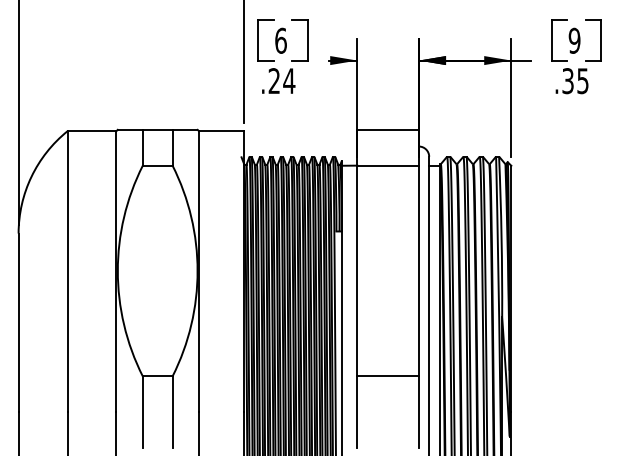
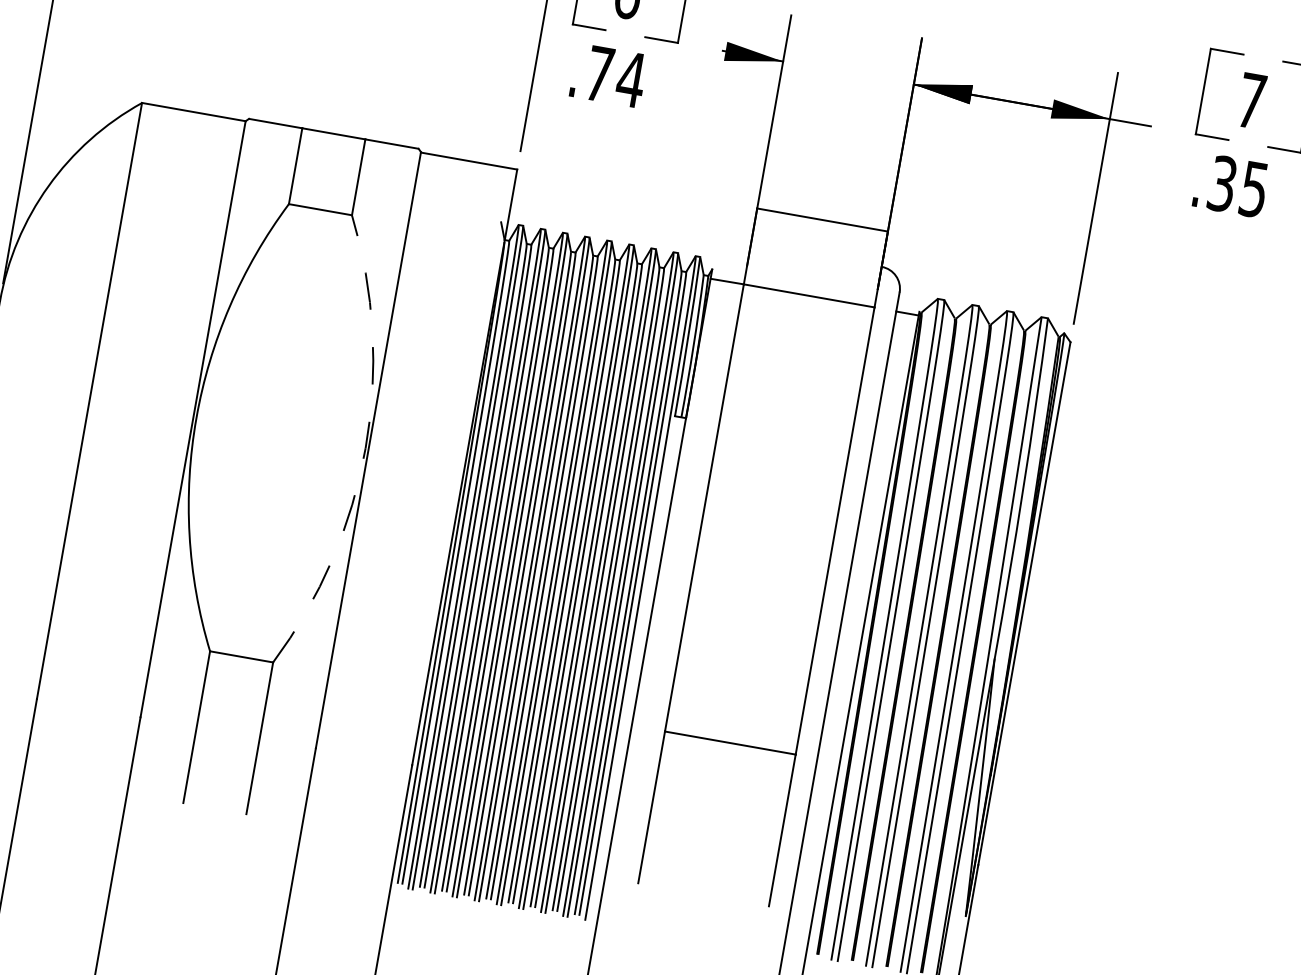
text: (574, 40) -> (1251, 100), 9 -> 7
text: (273, 80) -> (597, 72), .24 -> .74
arc: (197, 271) -> (365, 449), solid -> dashed

